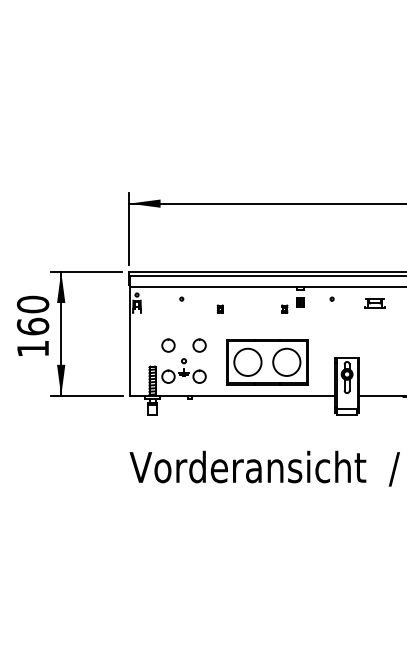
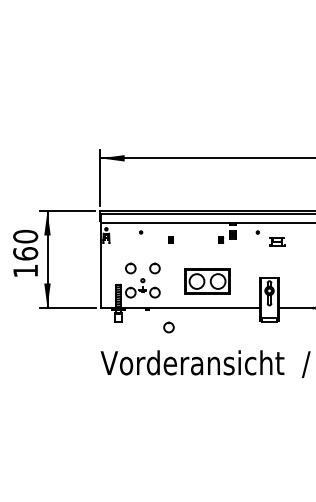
part: (375, 303) -> (277, 241), moved
part: (267, 362) -> (207, 281), size x0.7
part: (217, 421) -> (168, 327), added

